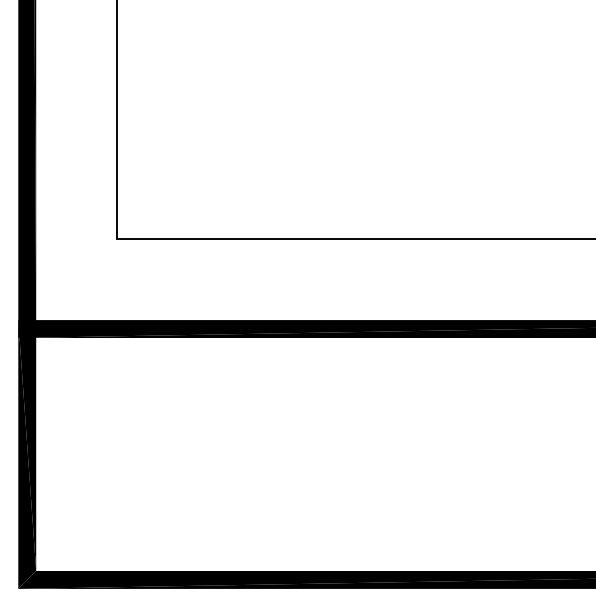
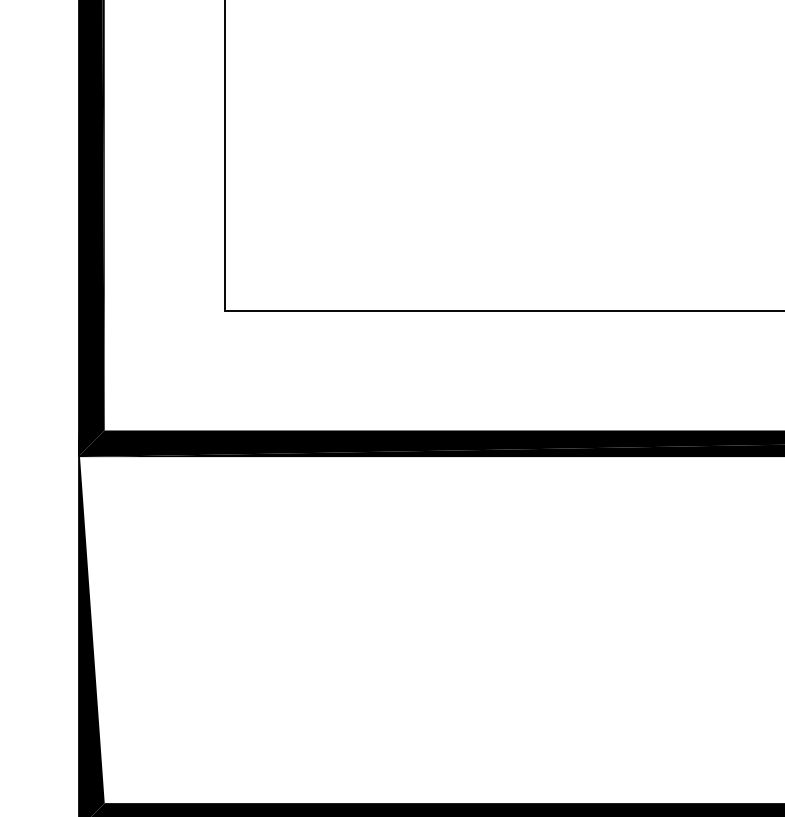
fill: (27, 445) -> (91, 616), removed

